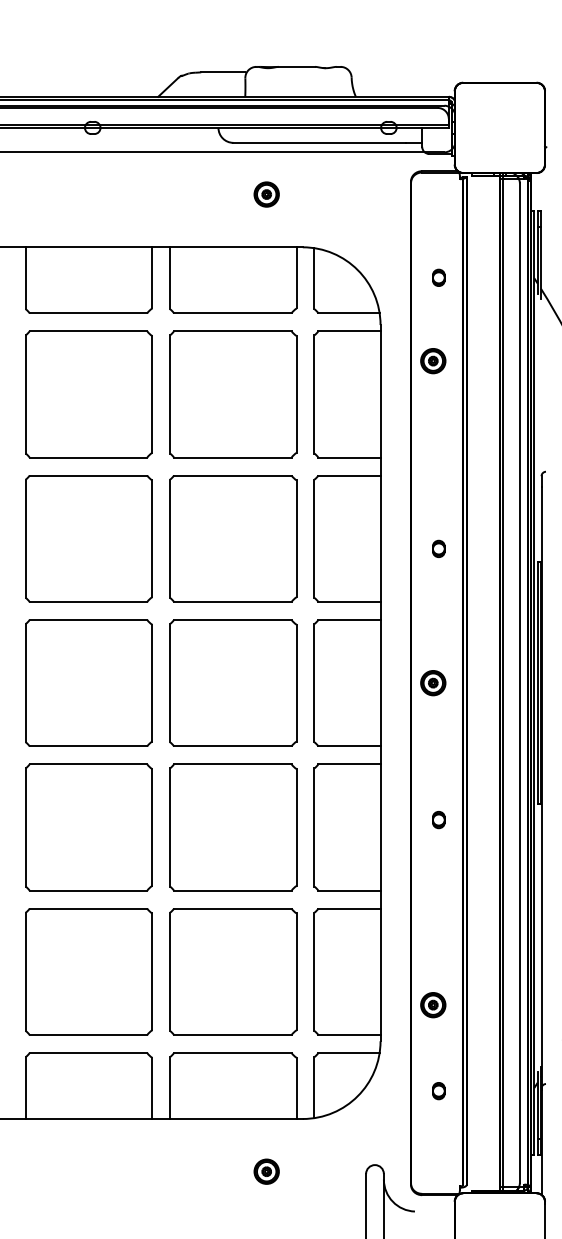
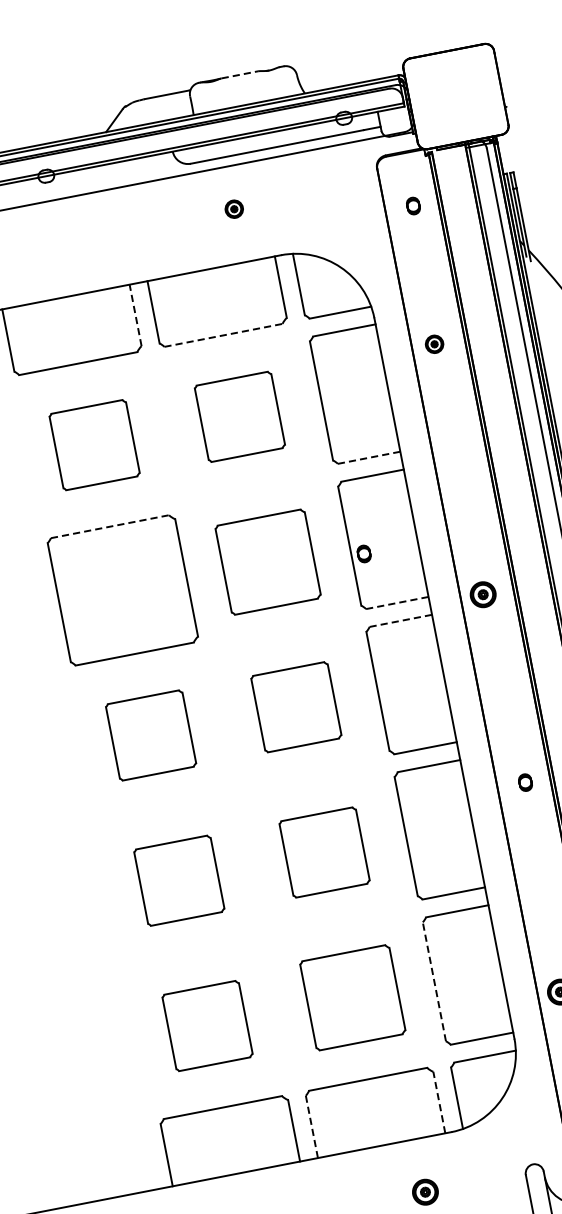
line: (297, 66) -> (240, 74), solid -> dashed
part: (266, 194) -> (234, 209), size x0.7
line: (152, 277) -> (135, 315), solid -> dashed
part: (438, 277) -> (413, 205), moved
line: (232, 313) -> (223, 335), solid -> dashed
part: (433, 361) -> (434, 344), size x0.7
part: (88, 394) -> (94, 445), size x0.6
part: (233, 394) -> (240, 416), size x0.6
line: (349, 457) -> (369, 457), solid -> dashed
line: (88, 475) -> (110, 526), solid -> dashed
part: (233, 538) -> (268, 561), size x0.7
part: (438, 548) -> (363, 553), moved
line: (349, 602) -> (397, 603), solid -> dashed
line: (349, 619) -> (400, 620), solid -> dashed
part: (88, 682) -> (150, 734), size x0.6
part: (233, 682) -> (296, 706), size x0.6
part: (433, 683) -> (483, 595), moved
part: (438, 820) -> (525, 783), moved
part: (88, 827) -> (178, 880), size x0.6
part: (233, 827) -> (324, 852), size x0.6
part: (88, 971) -> (207, 1025), size x0.6
part: (233, 971) -> (352, 997), size x0.7
line: (314, 971) -> (434, 981), solid -> dashed
line: (170, 1088) -> (312, 1127), solid -> dashed
line: (296, 1088) -> (439, 1102), solid -> dashed

